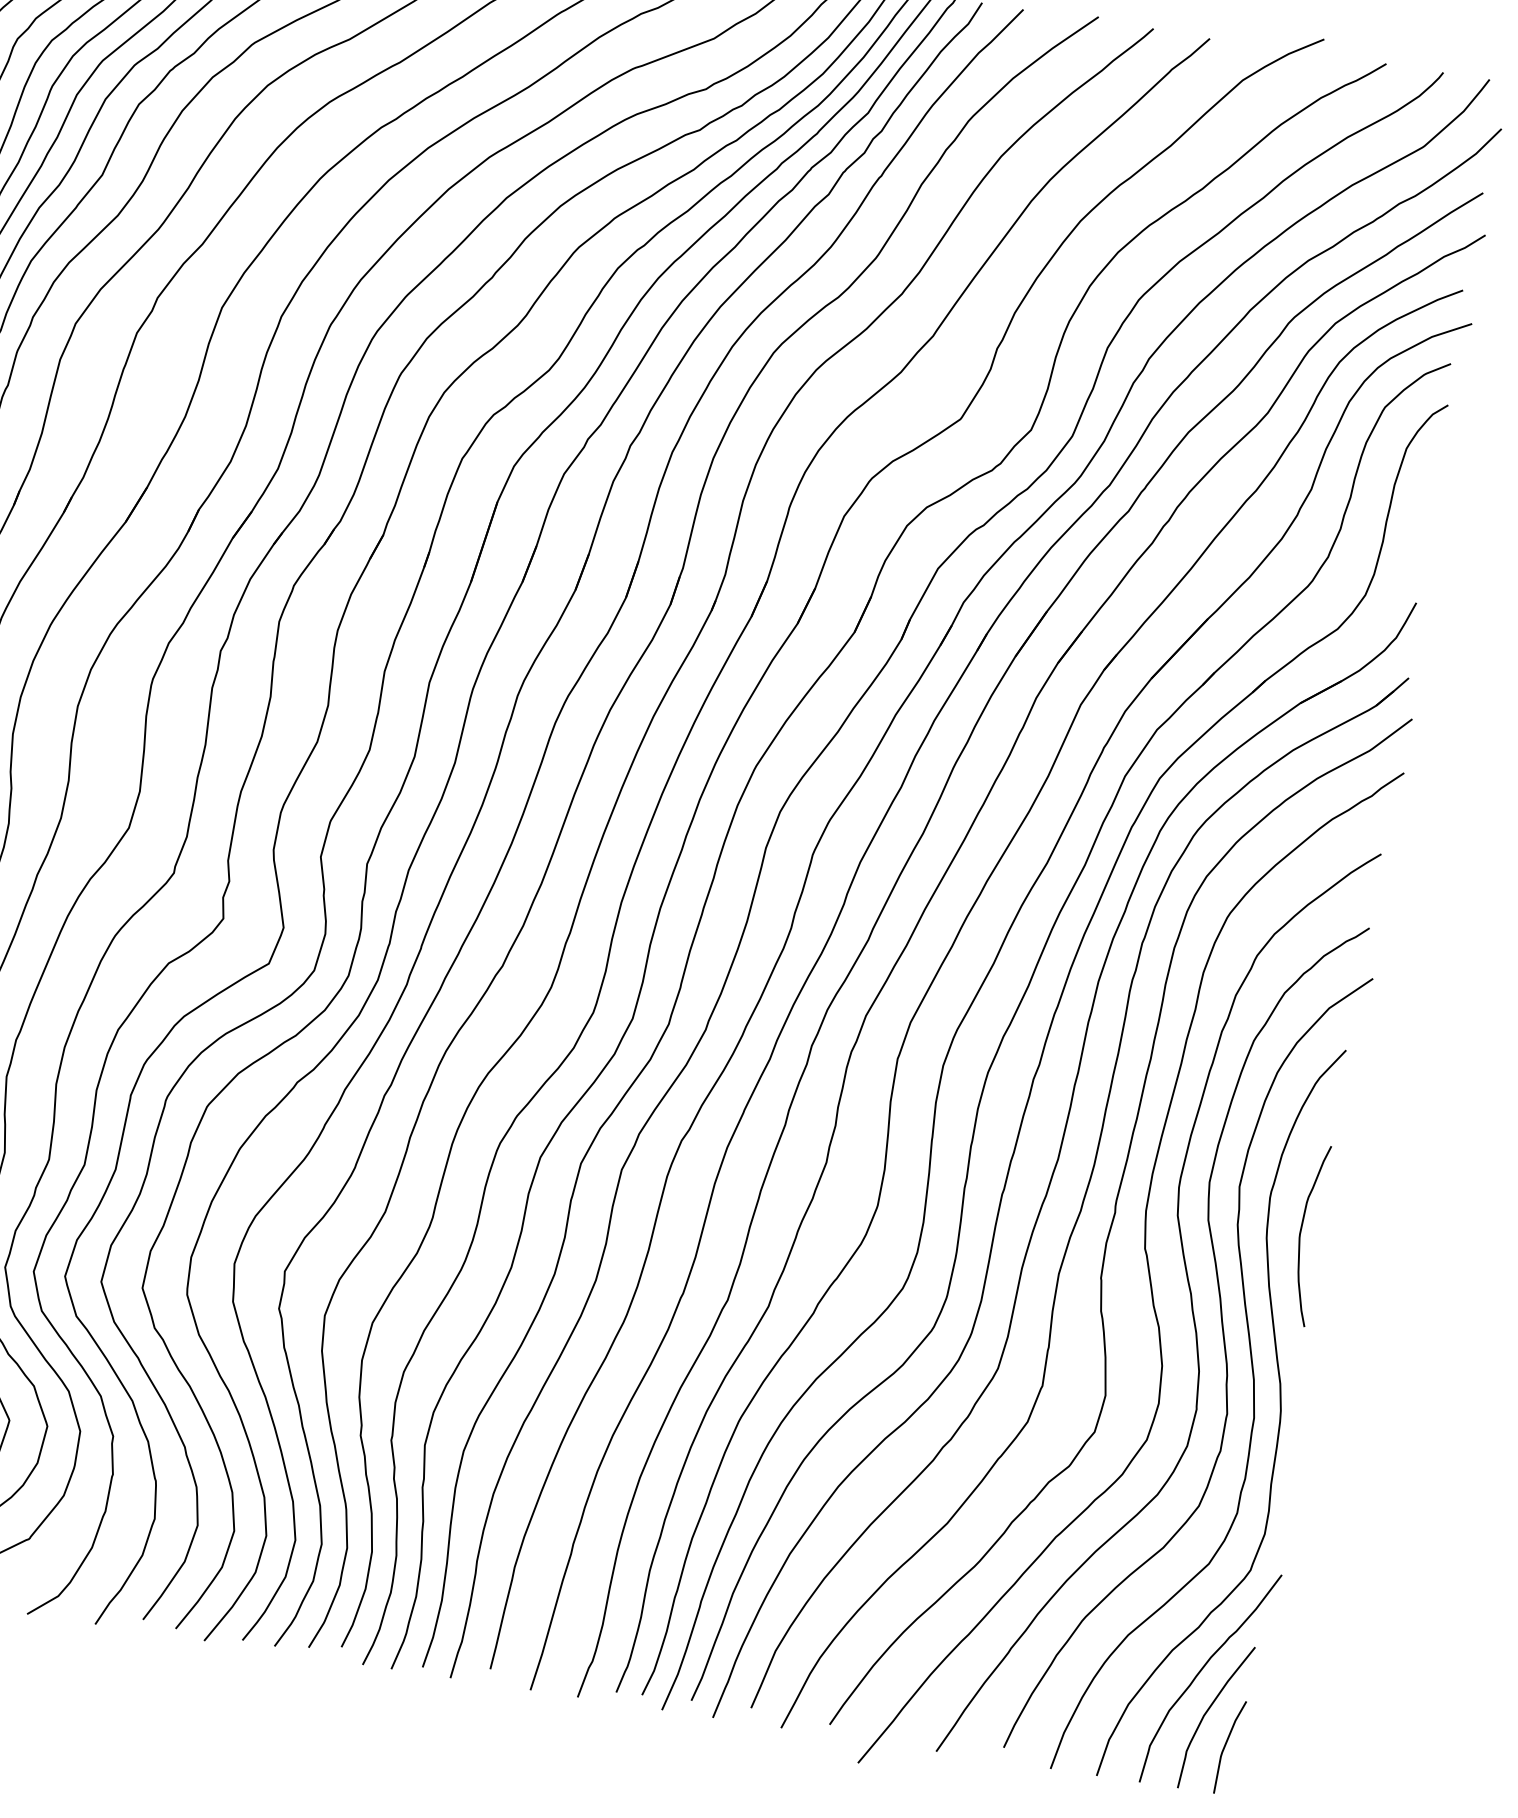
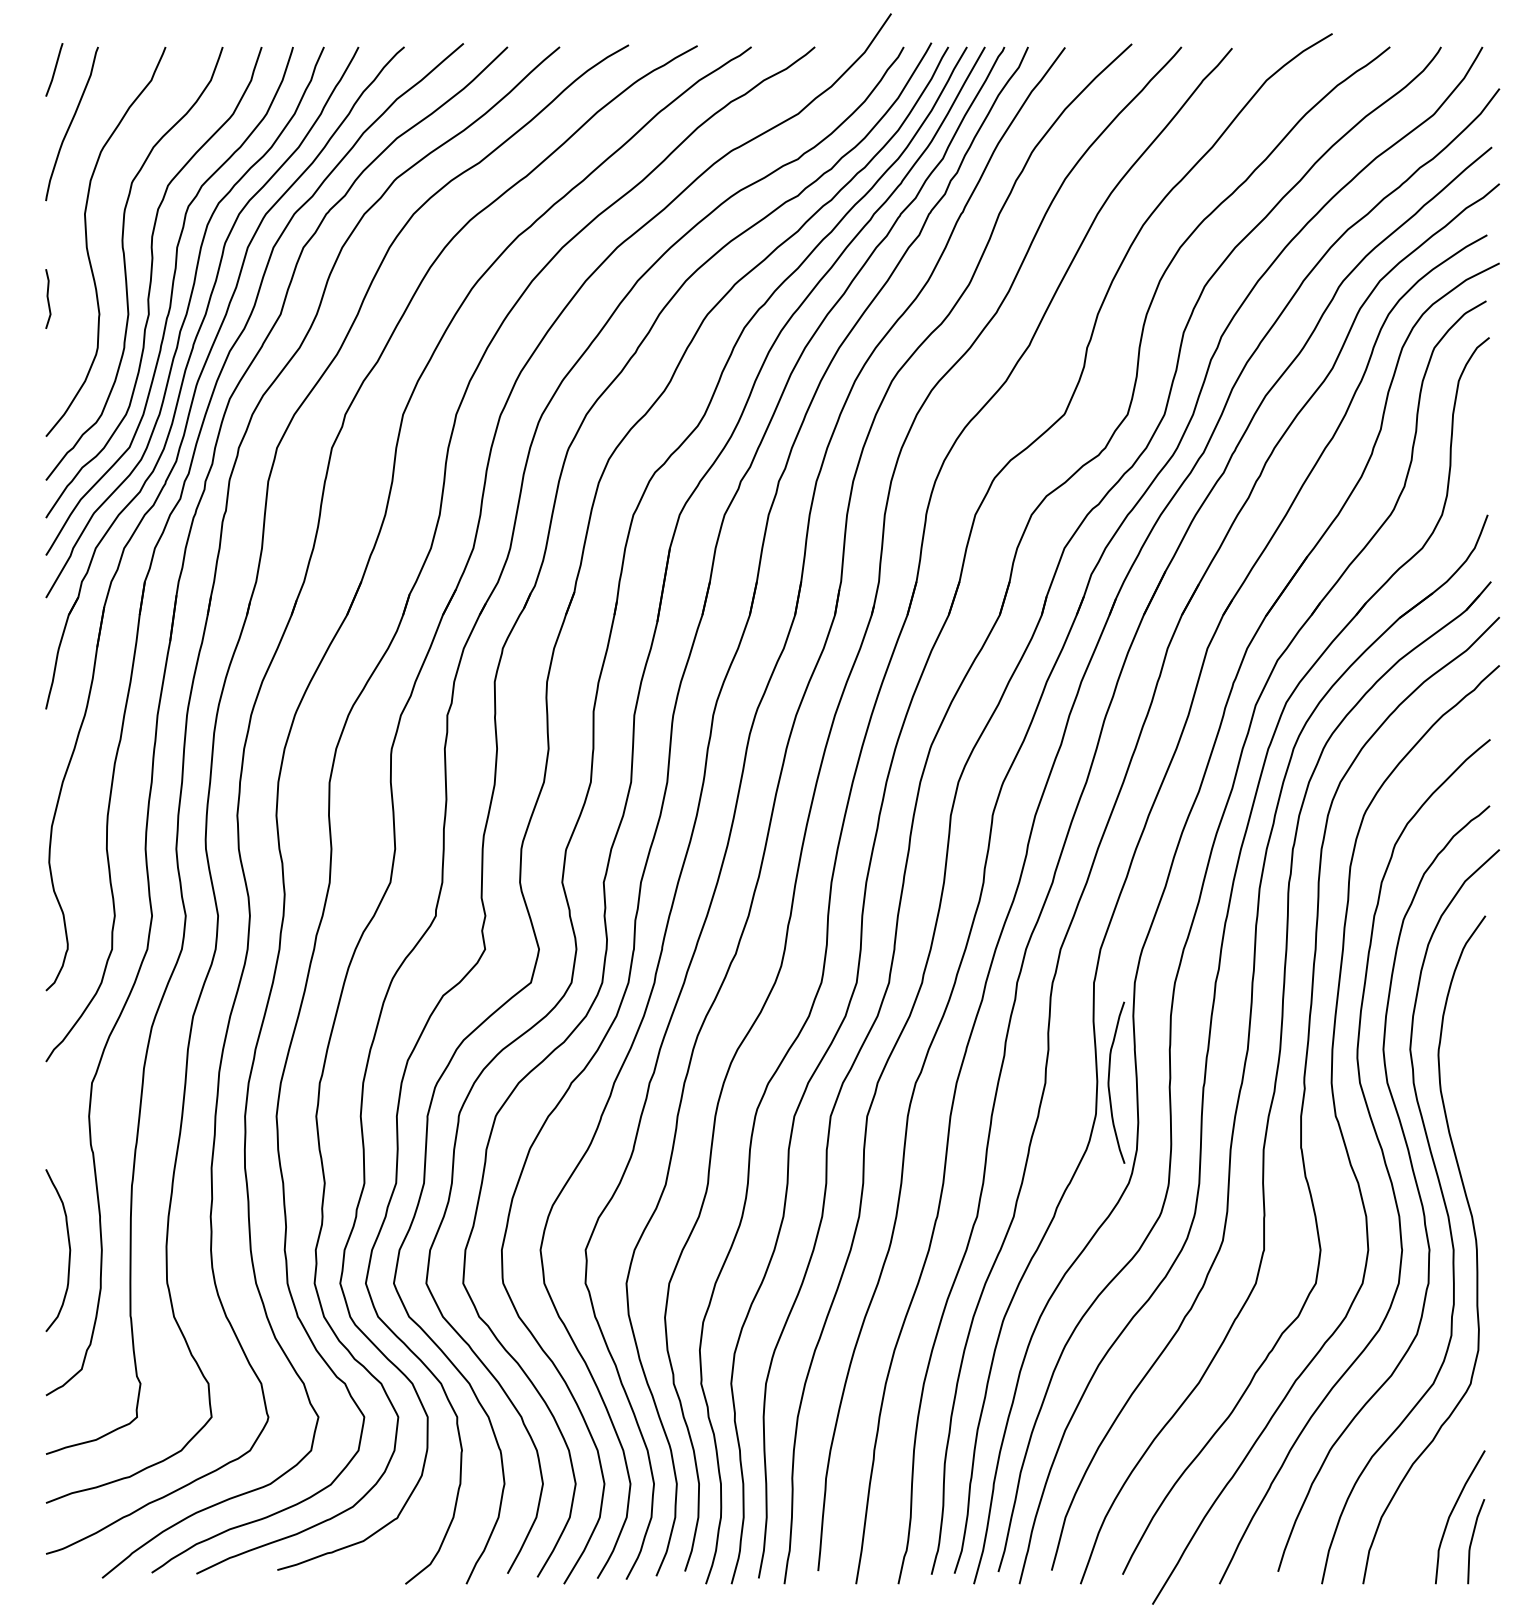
curve: (1301, 1233) -> (1109, 1082), moved
curve: (1201, 1671) -> (1441, 1478), removed

